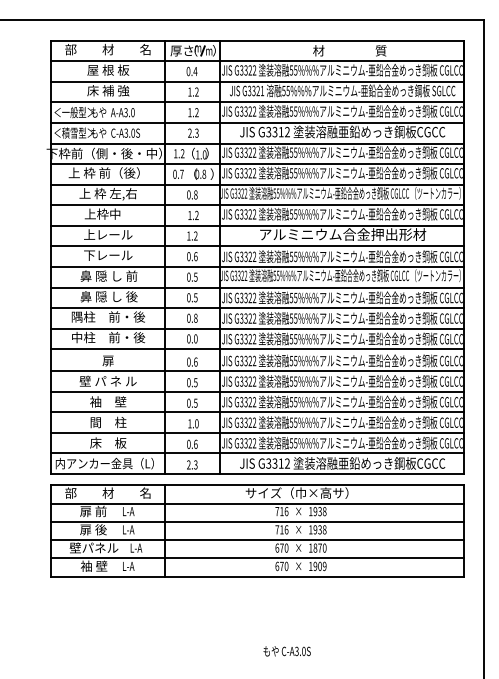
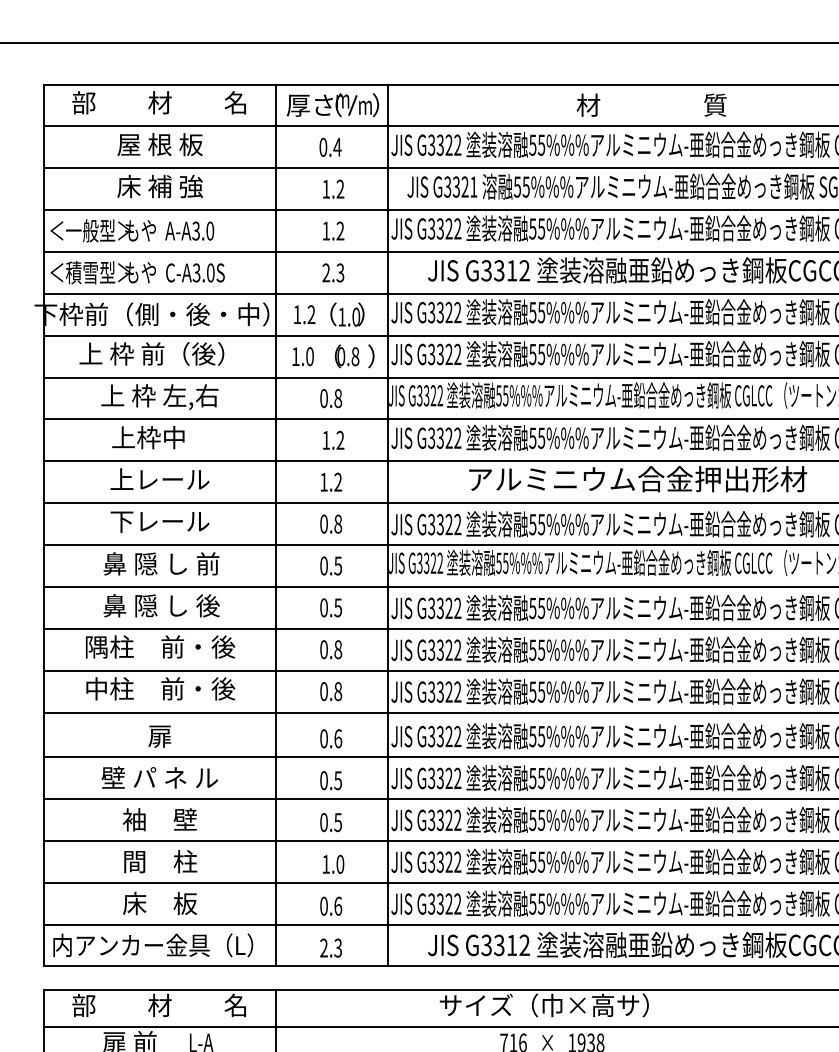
text: (178, 173) -> (302, 354), 0.7 -> 1.0
text: (195, 256) -> (337, 523), 0.6 -> 0.8
text: (195, 339) -> (337, 692), 0.0 -> 0.8

